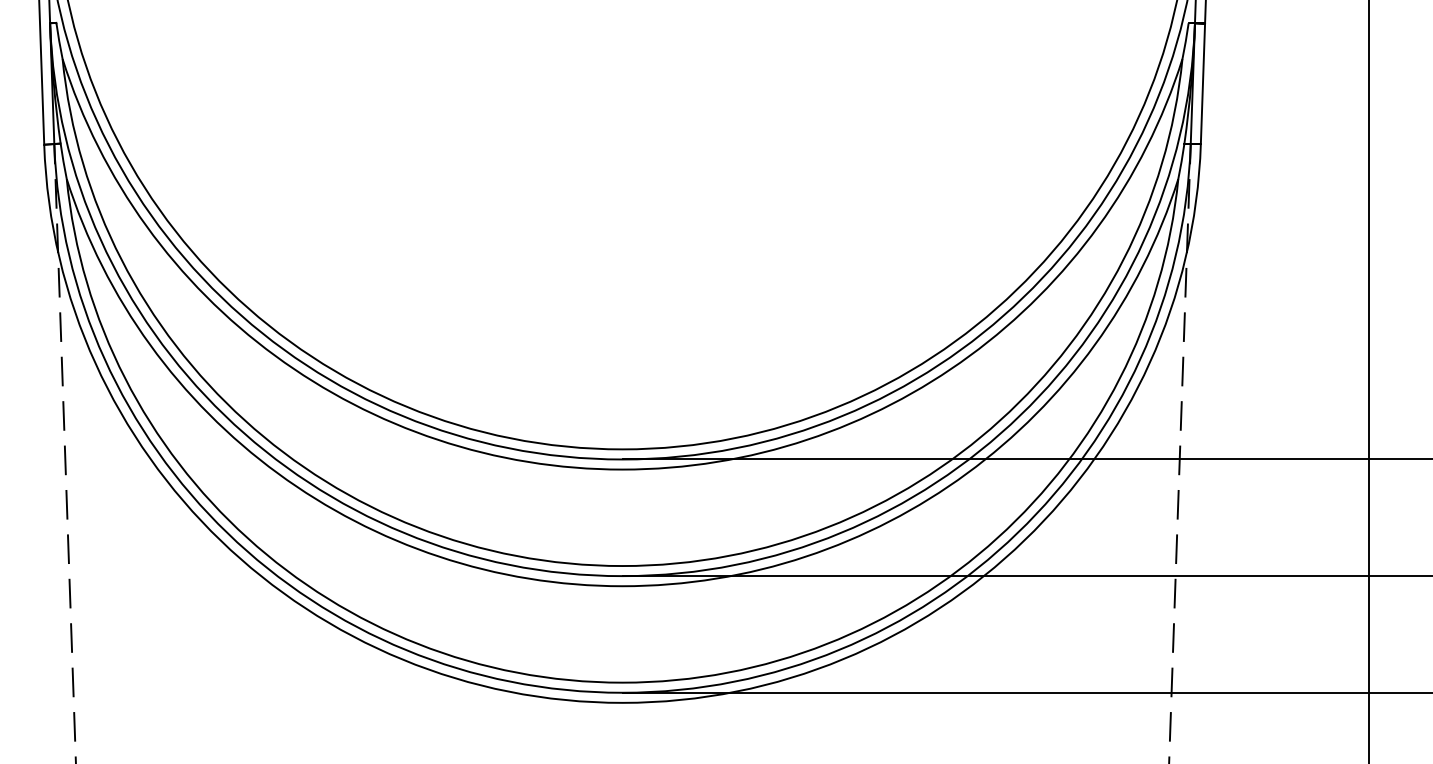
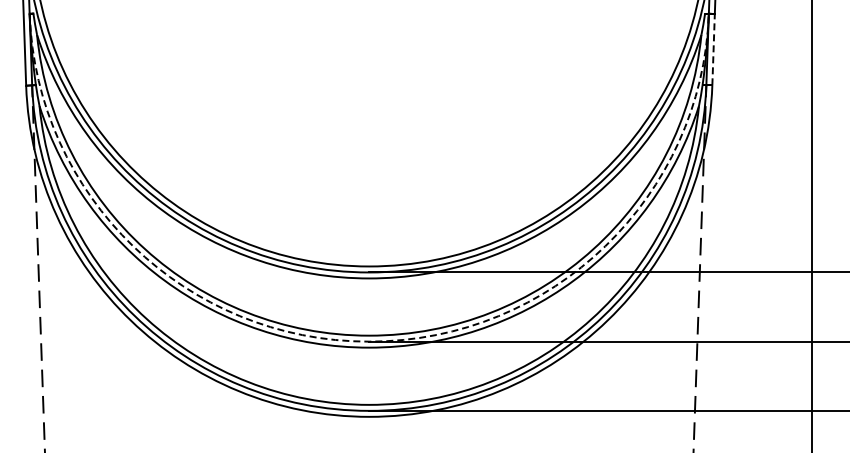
line: (1202, 83) -> (713, 49), solid -> dashed
arc: (622, 575) -> (369, 341), solid -> dashed

